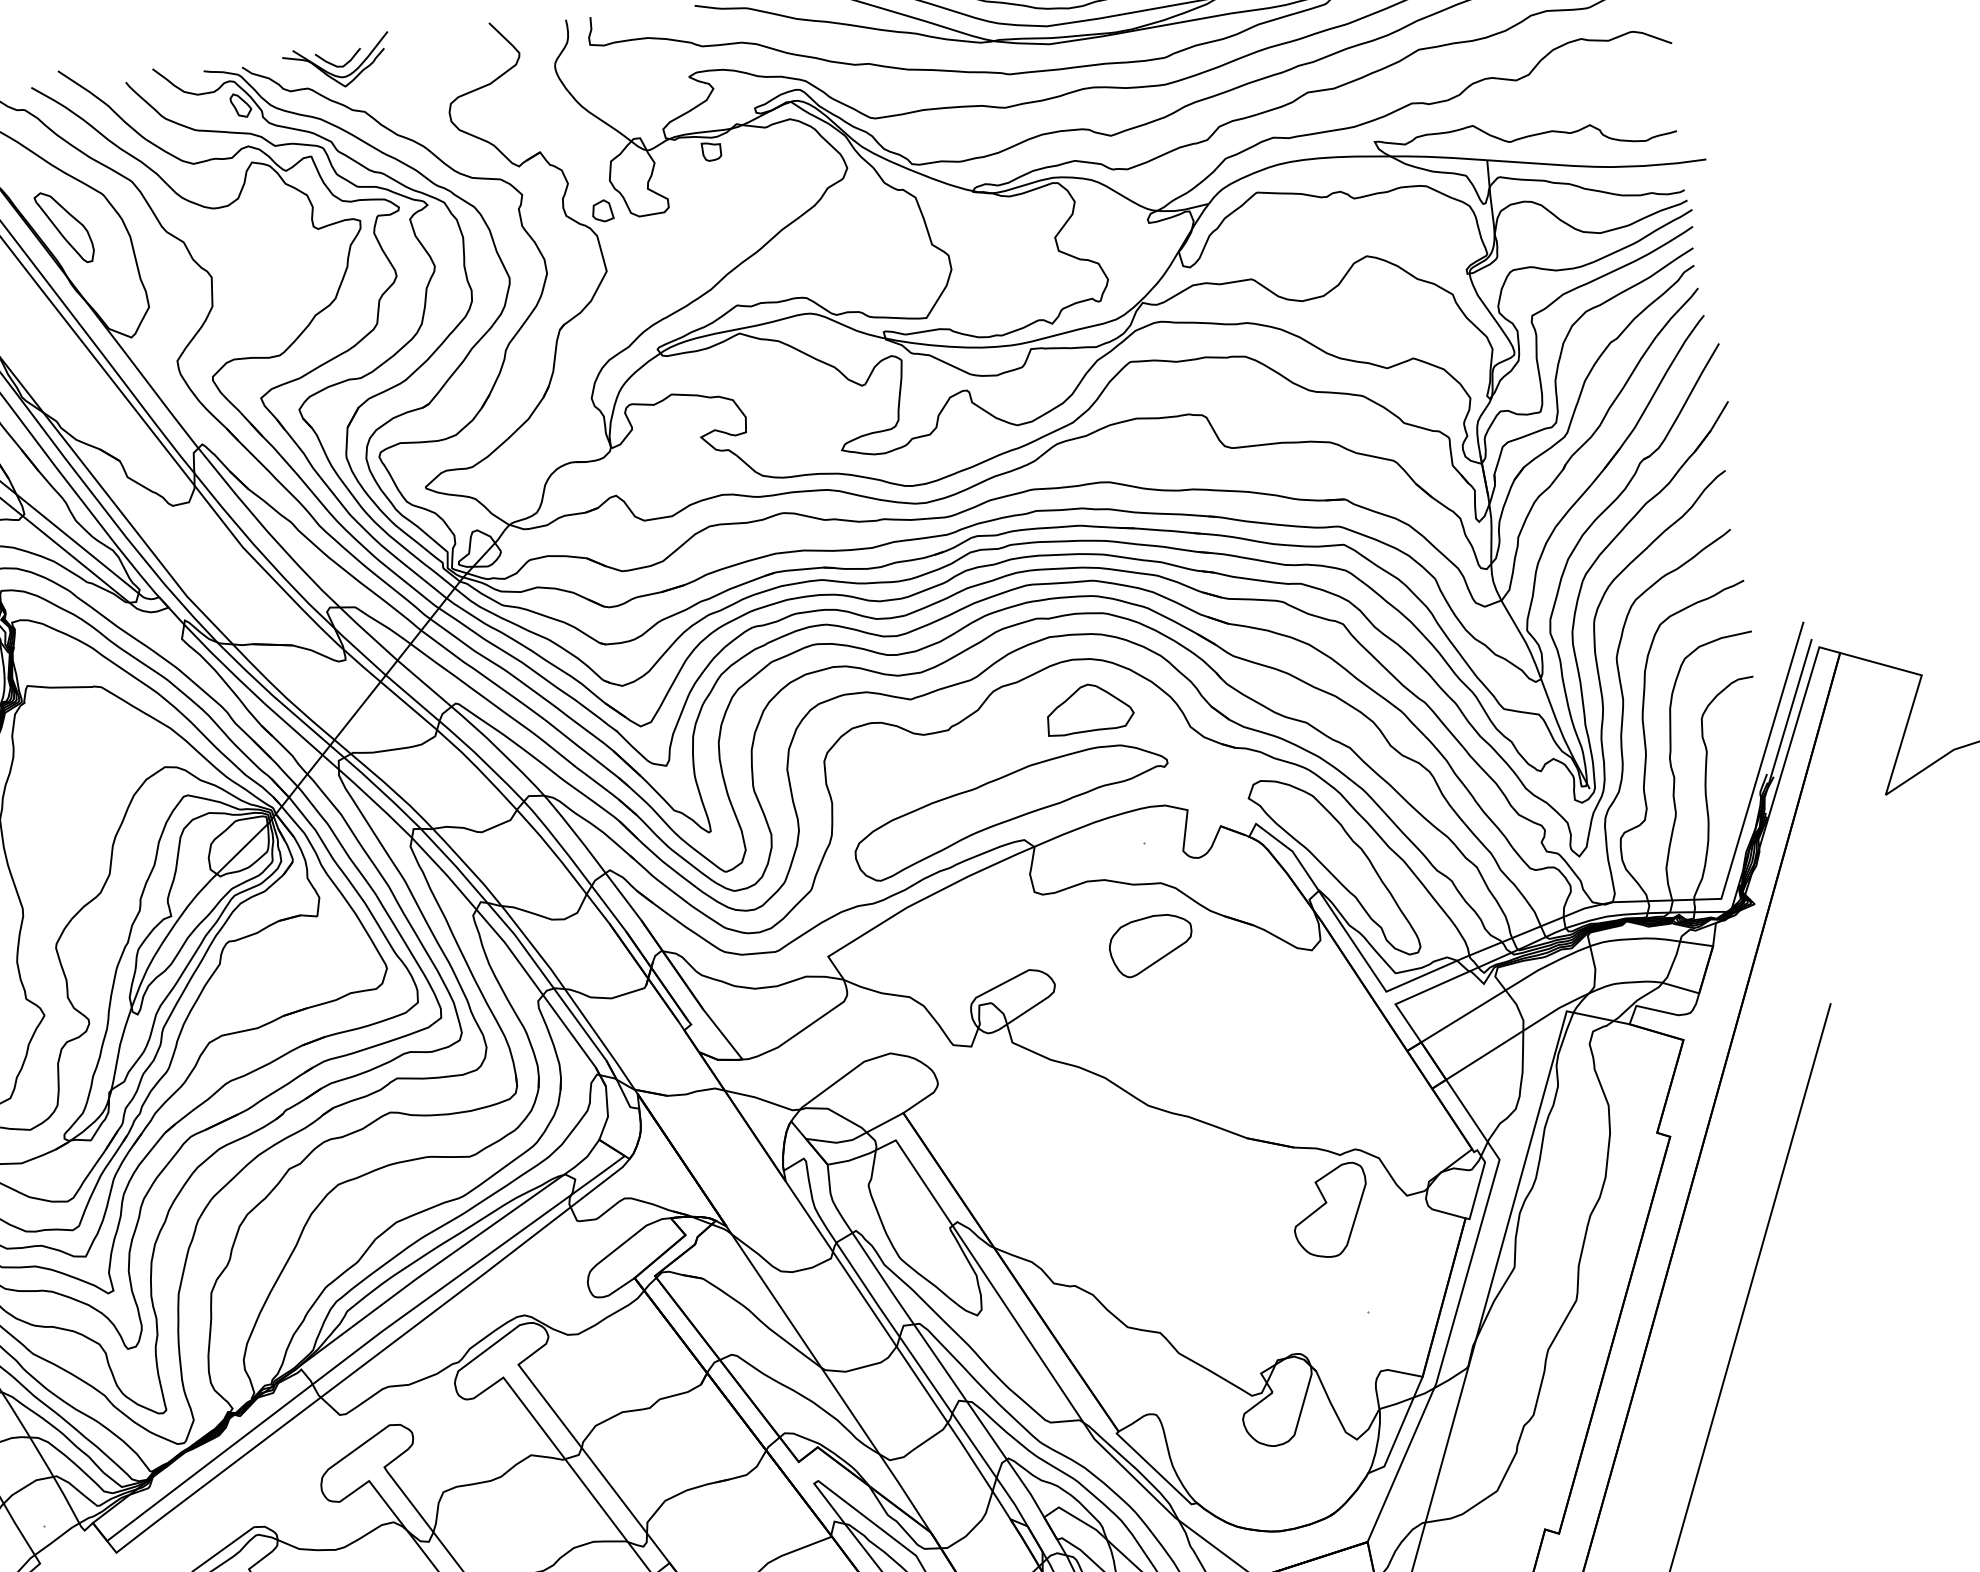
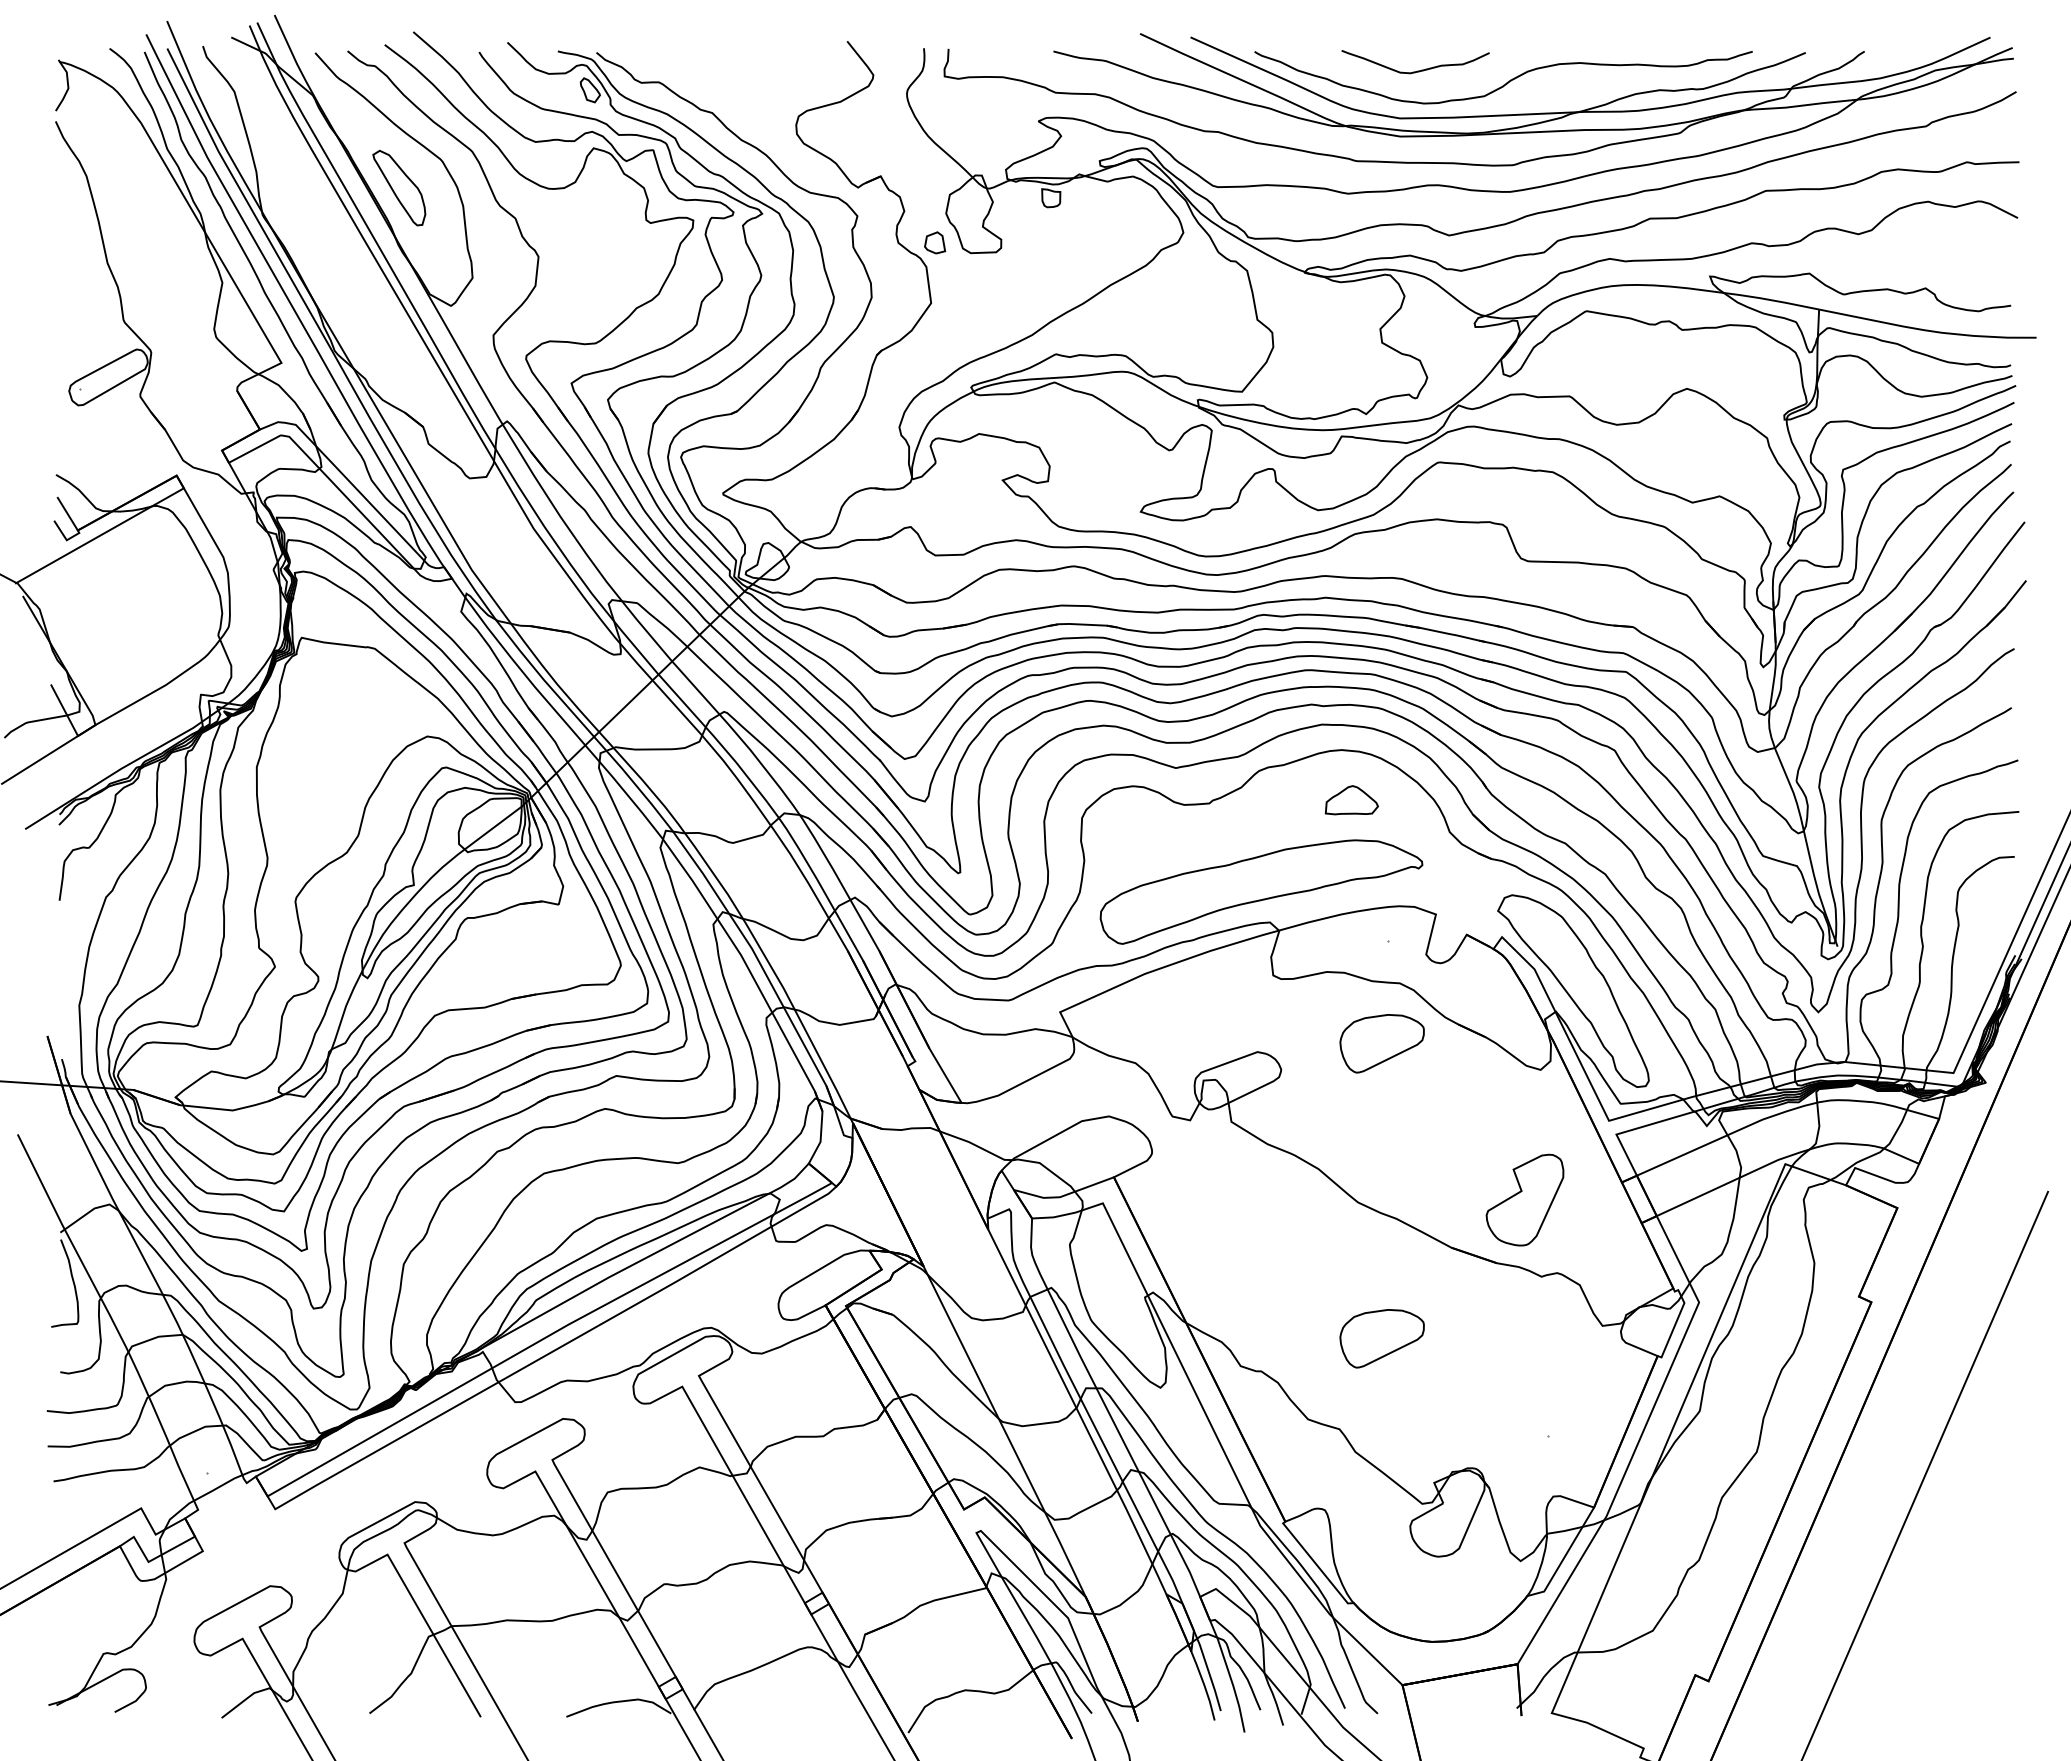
part: (337, 63) -> (691, 61), removed
part: (1088, 707) -> (1351, 799), size x0.6
part: (1330, 1210) -> (1524, 1199), moved
part: (1189, 1237) -> (1381, 1338), added

